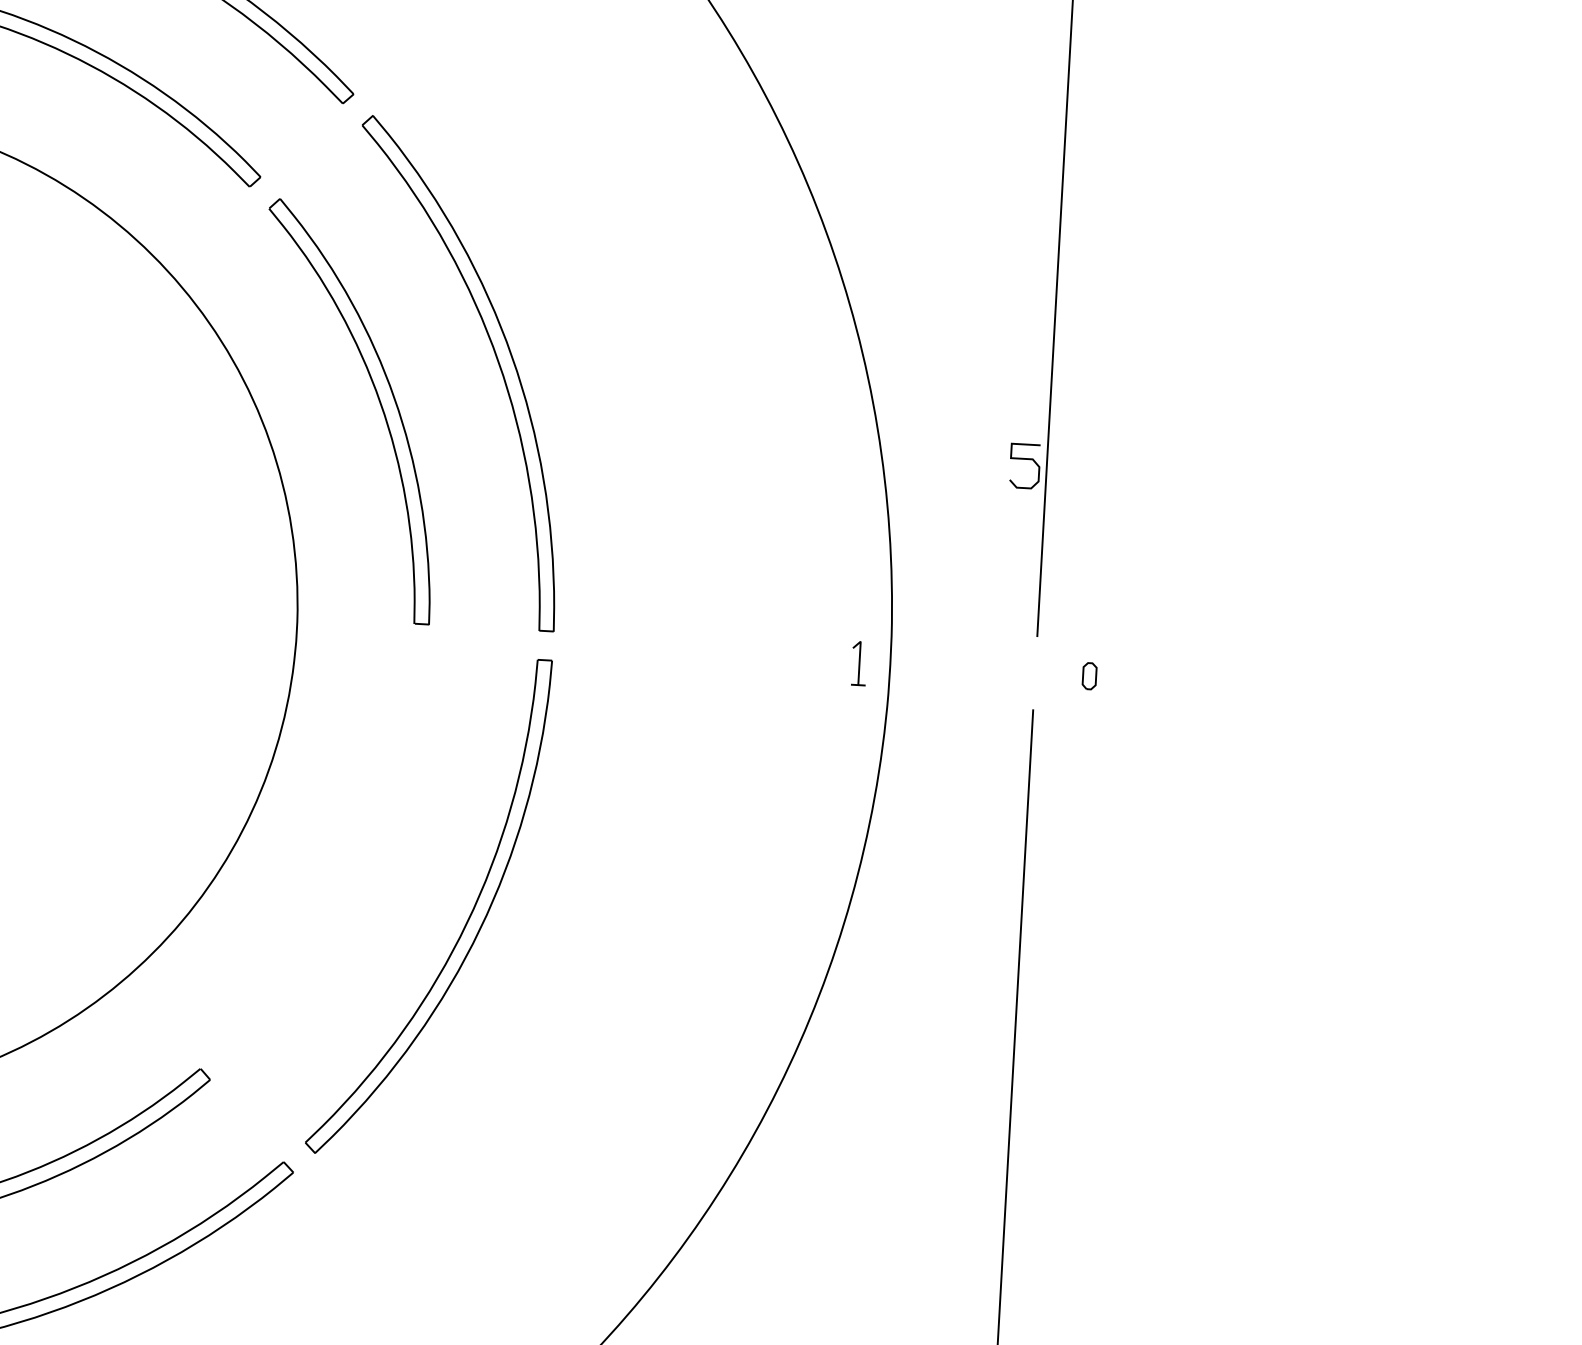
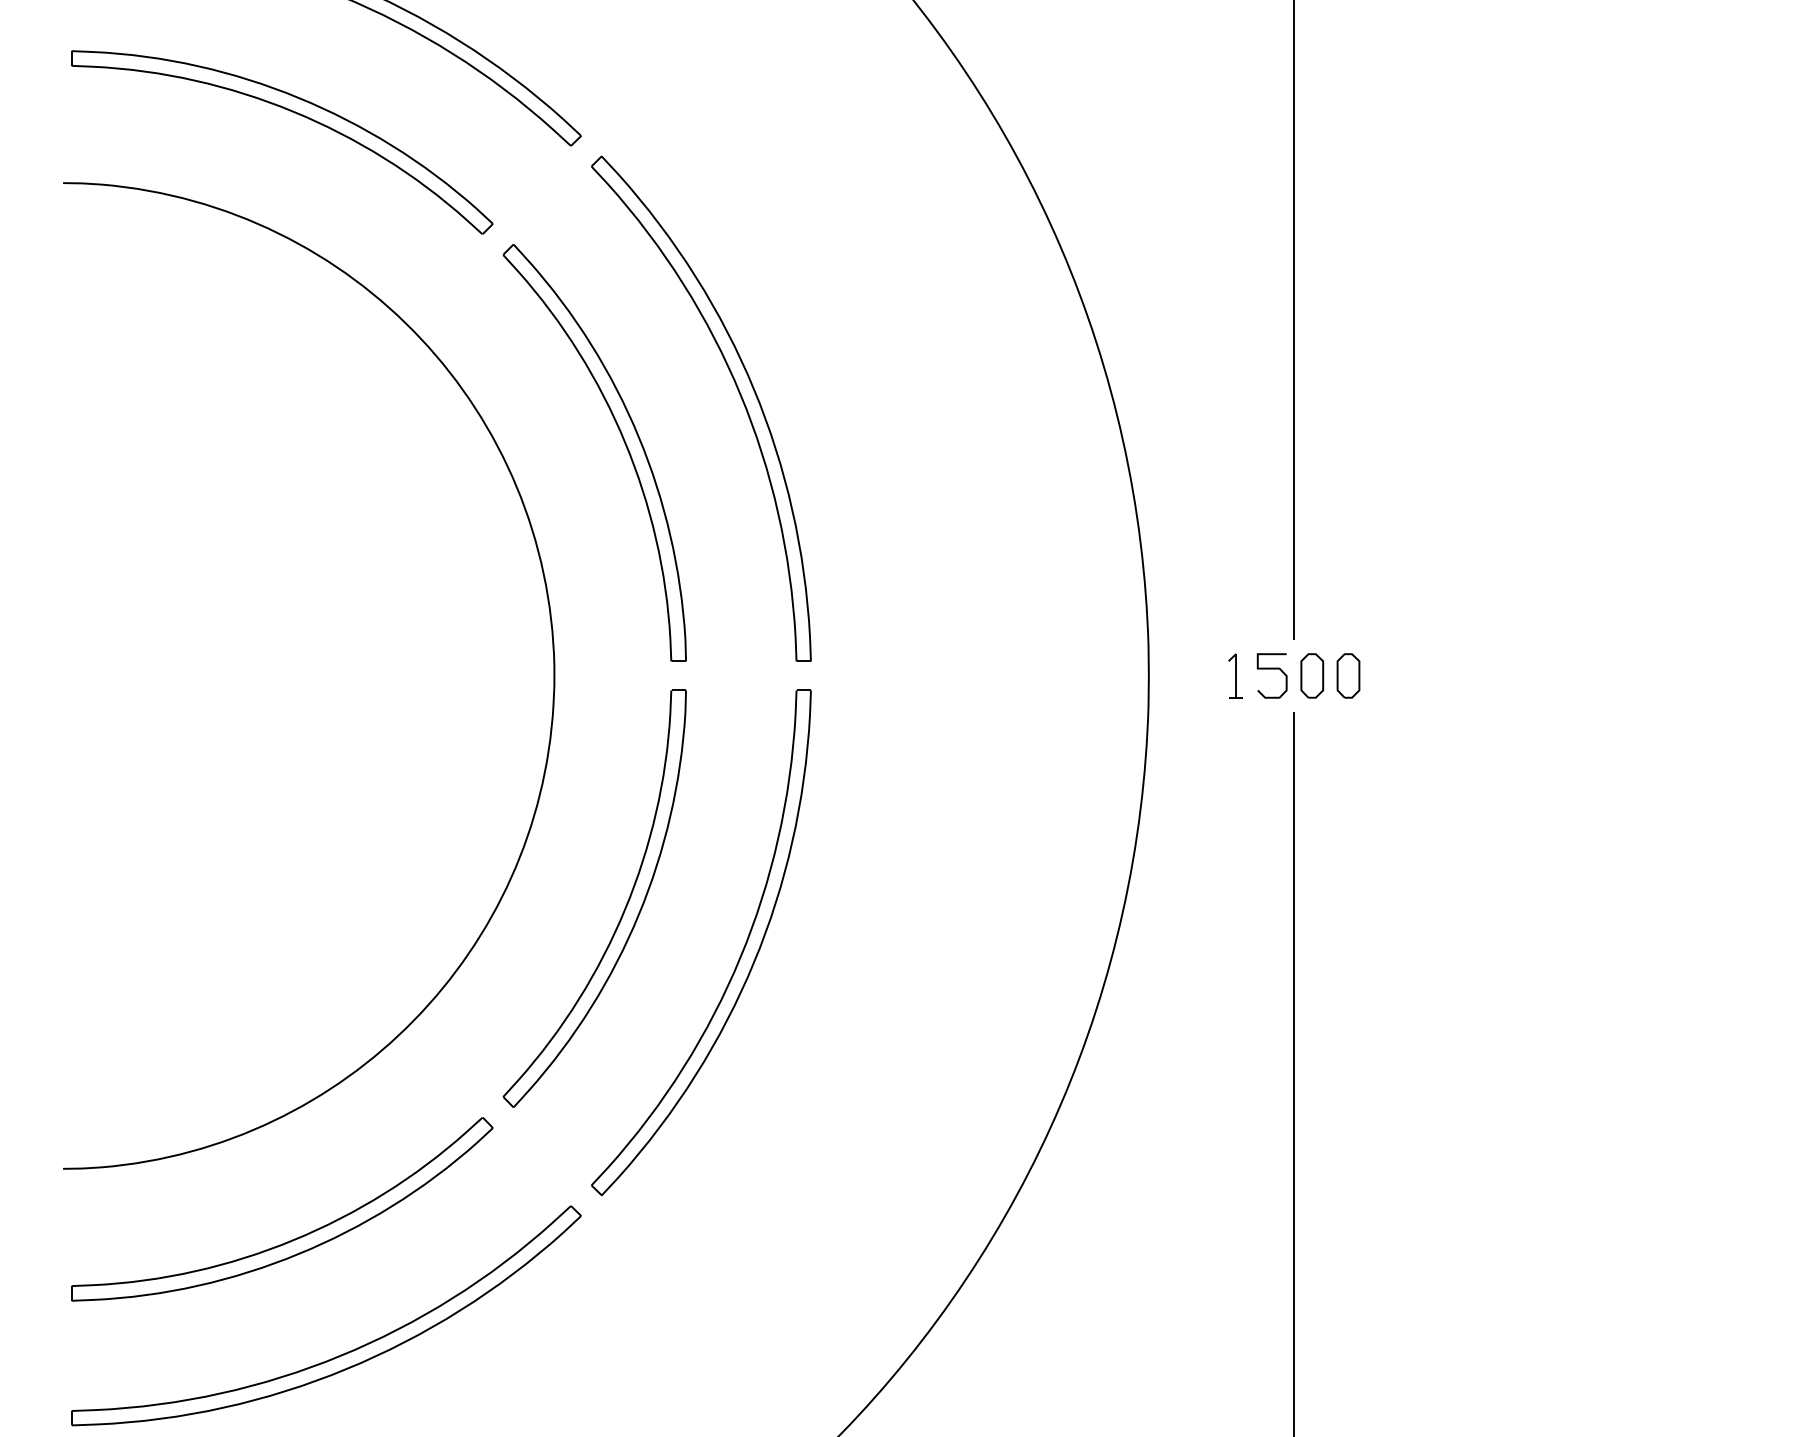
curve: (1024, 459) -> (1271, 669), moved
part: (859, 662) -> (1235, 675), moved
part: (1053, 673) -> (1312, 675), added
part: (1089, 675) -> (1348, 675), size x1.67
part: (351, 871) -> (622, 912), added

